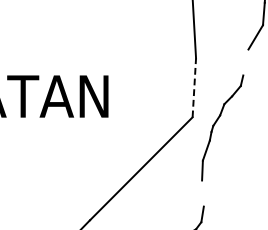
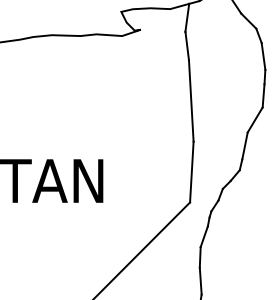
line: (245, 62) -> (244, 145), added
line: (194, 87) -> (191, 171), dashed -> solid
line: (202, 192) -> (200, 280), added

